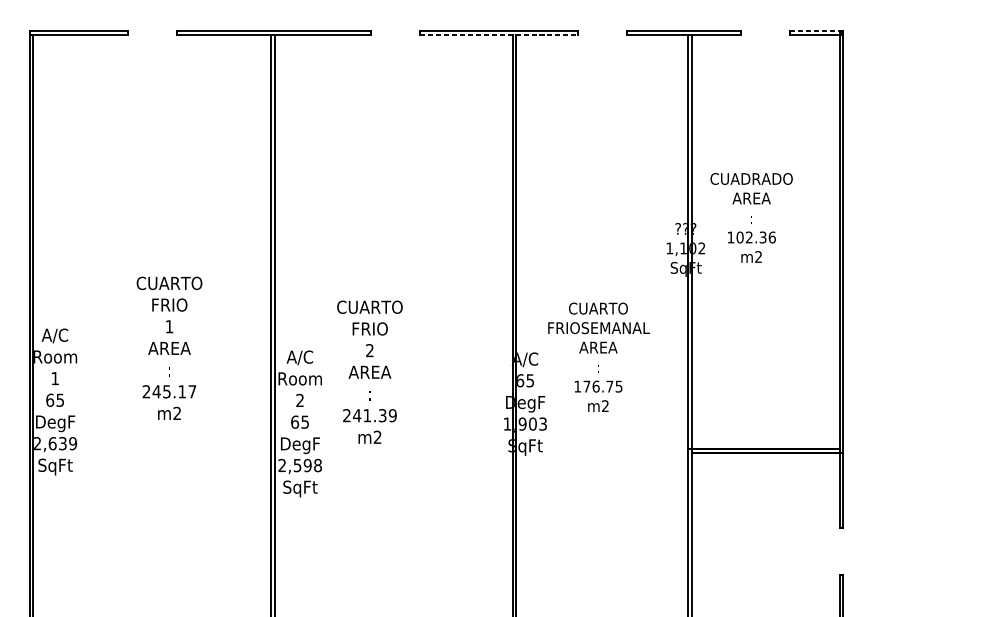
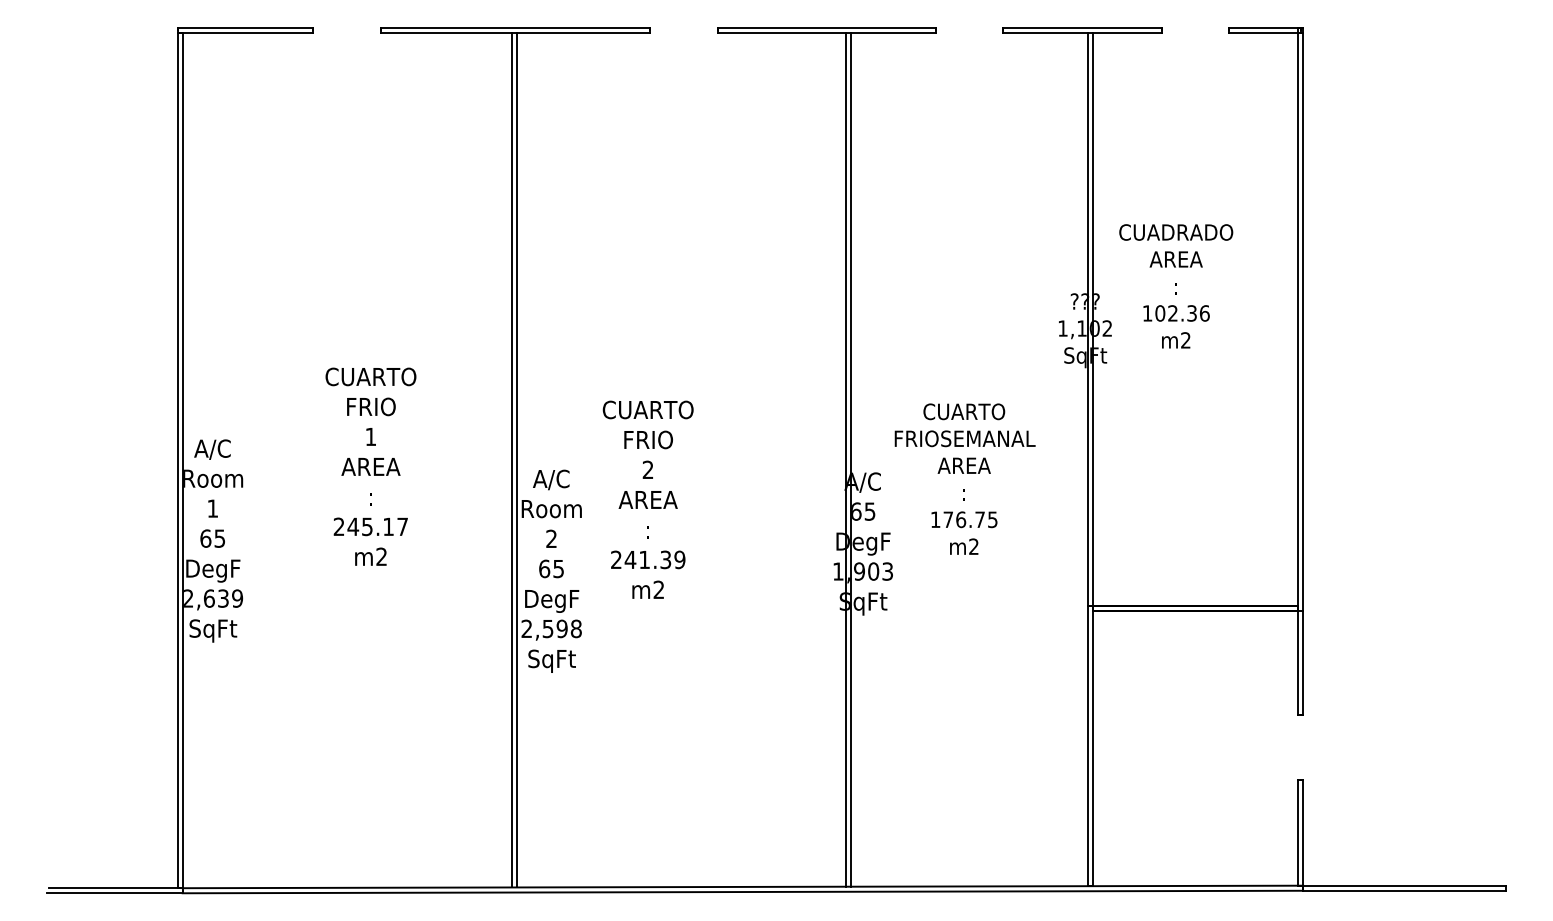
line: (816, 30) -> (1265, 27), dashed -> solid
line: (498, 34) -> (826, 32), dashed -> solid

